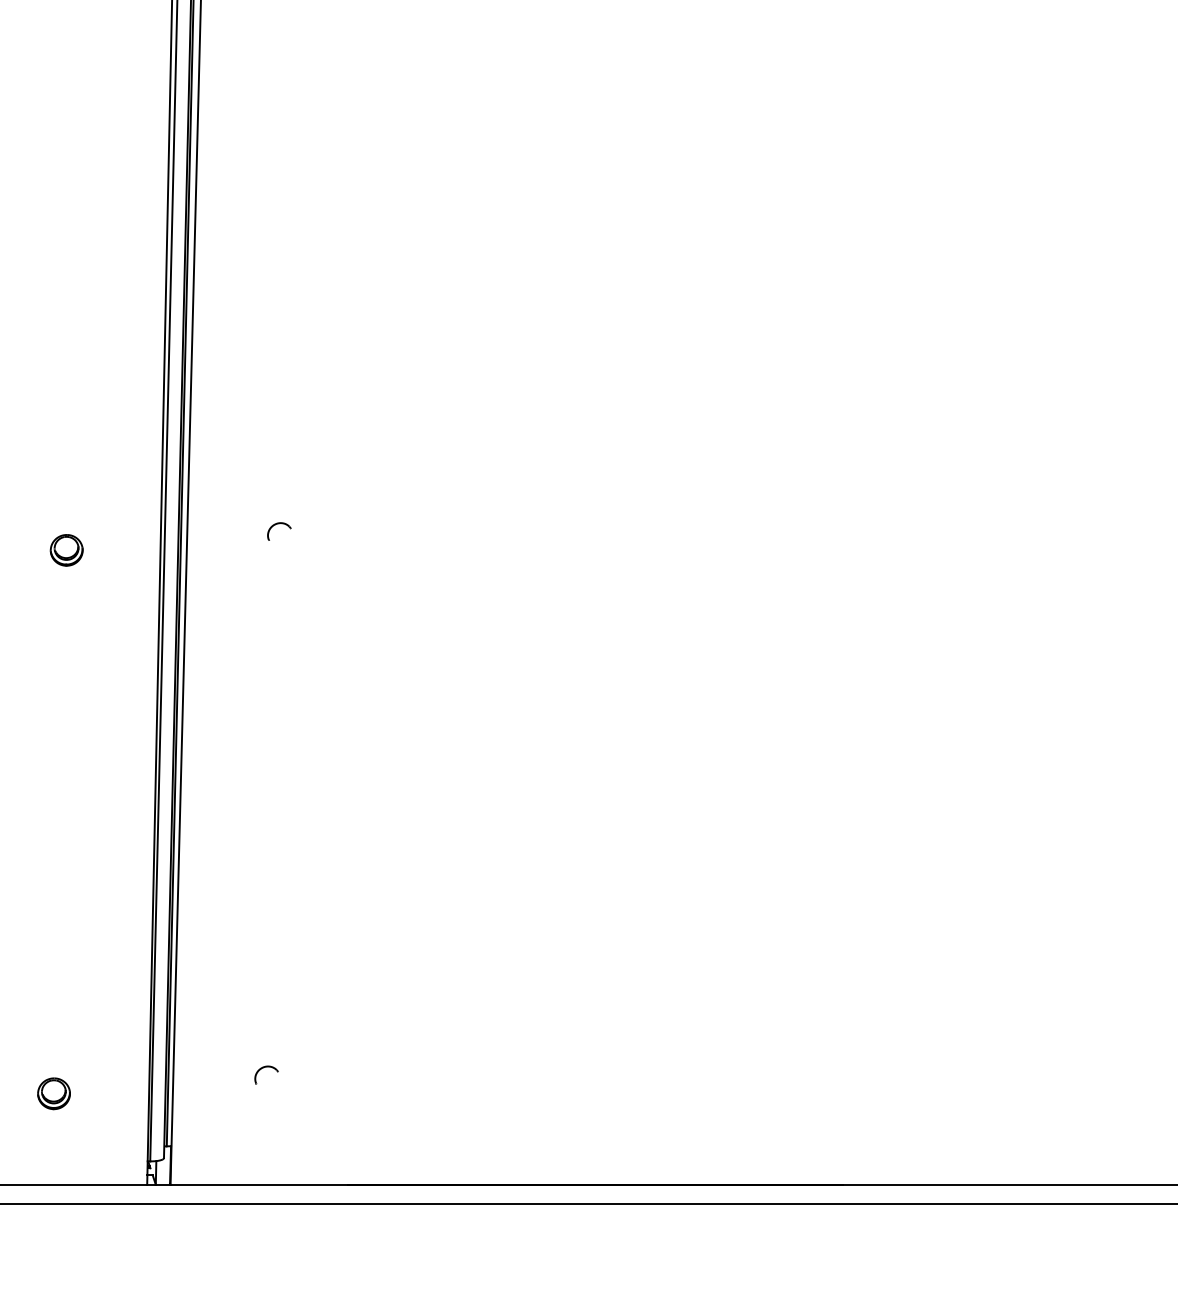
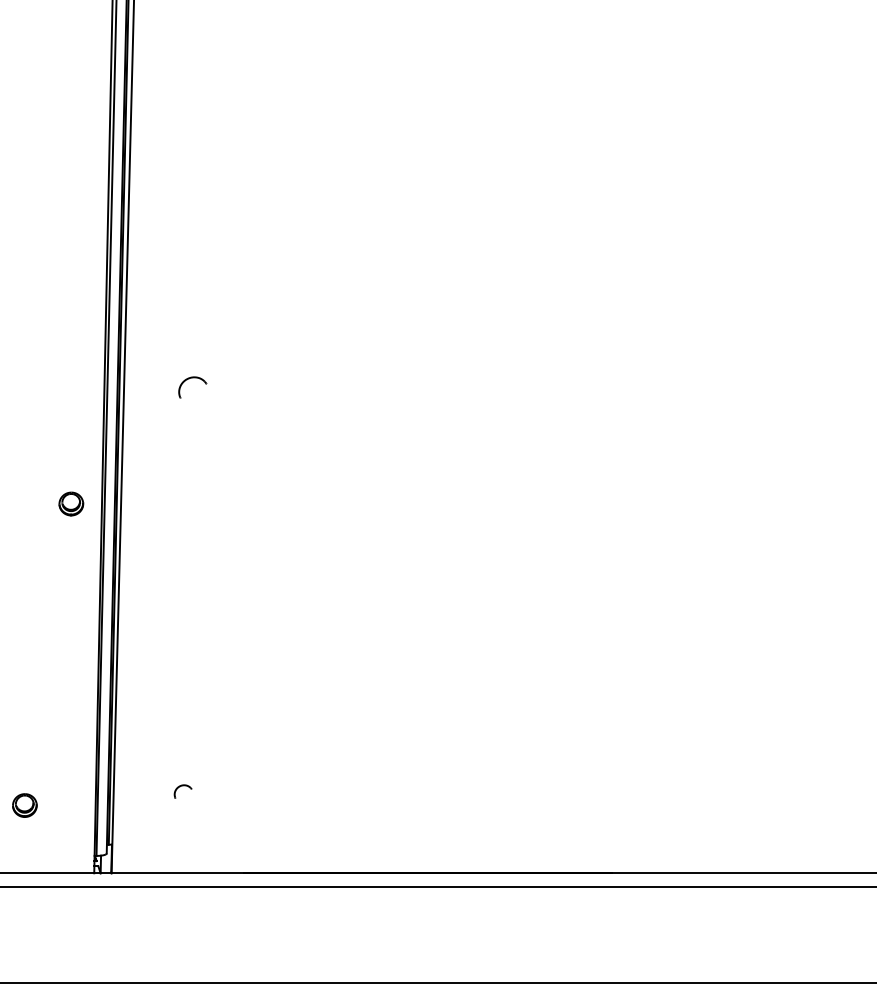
part: (279, 530) -> (192, 386), size x1.6
part: (66, 549) -> (71, 503), moved

